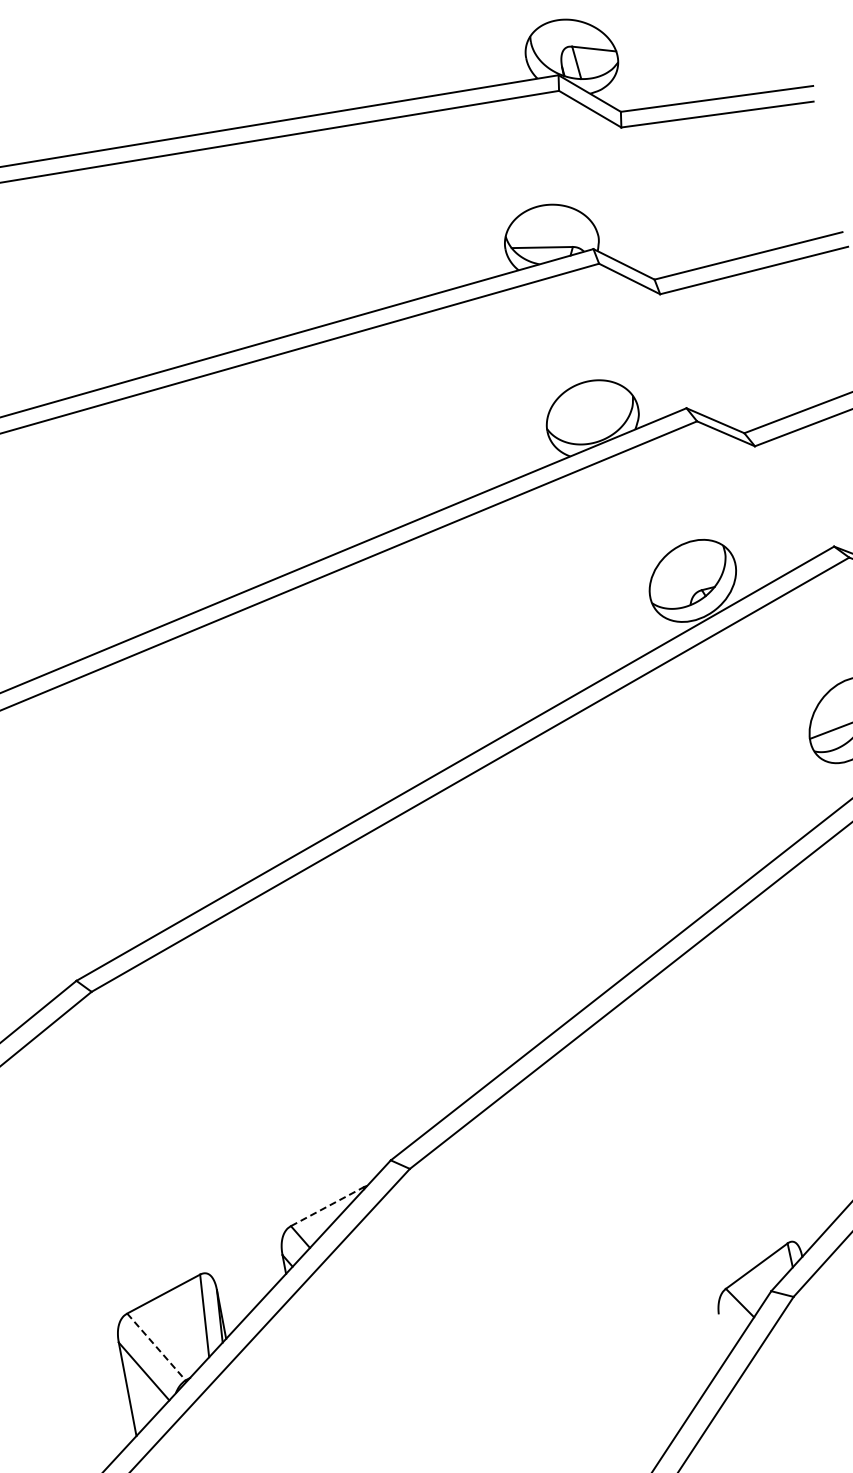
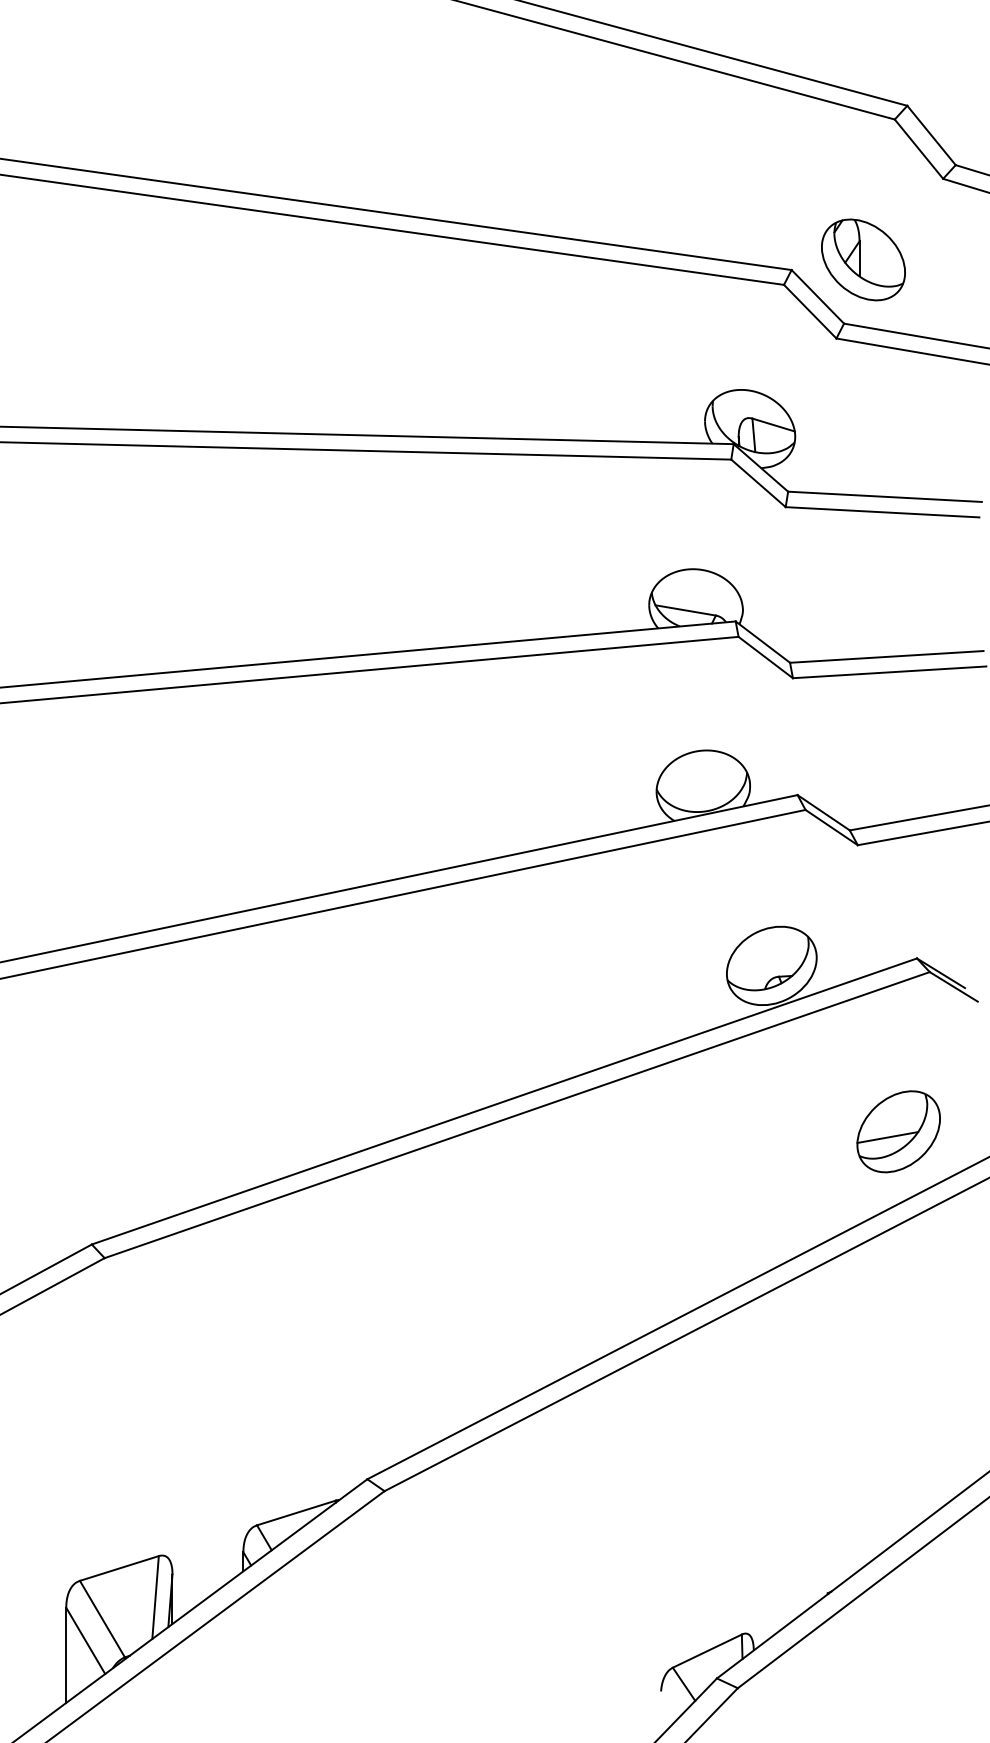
line: (328, 1206) -> (297, 1512), dashed -> solid
line: (156, 1347) -> (102, 1619), dashed -> solid

